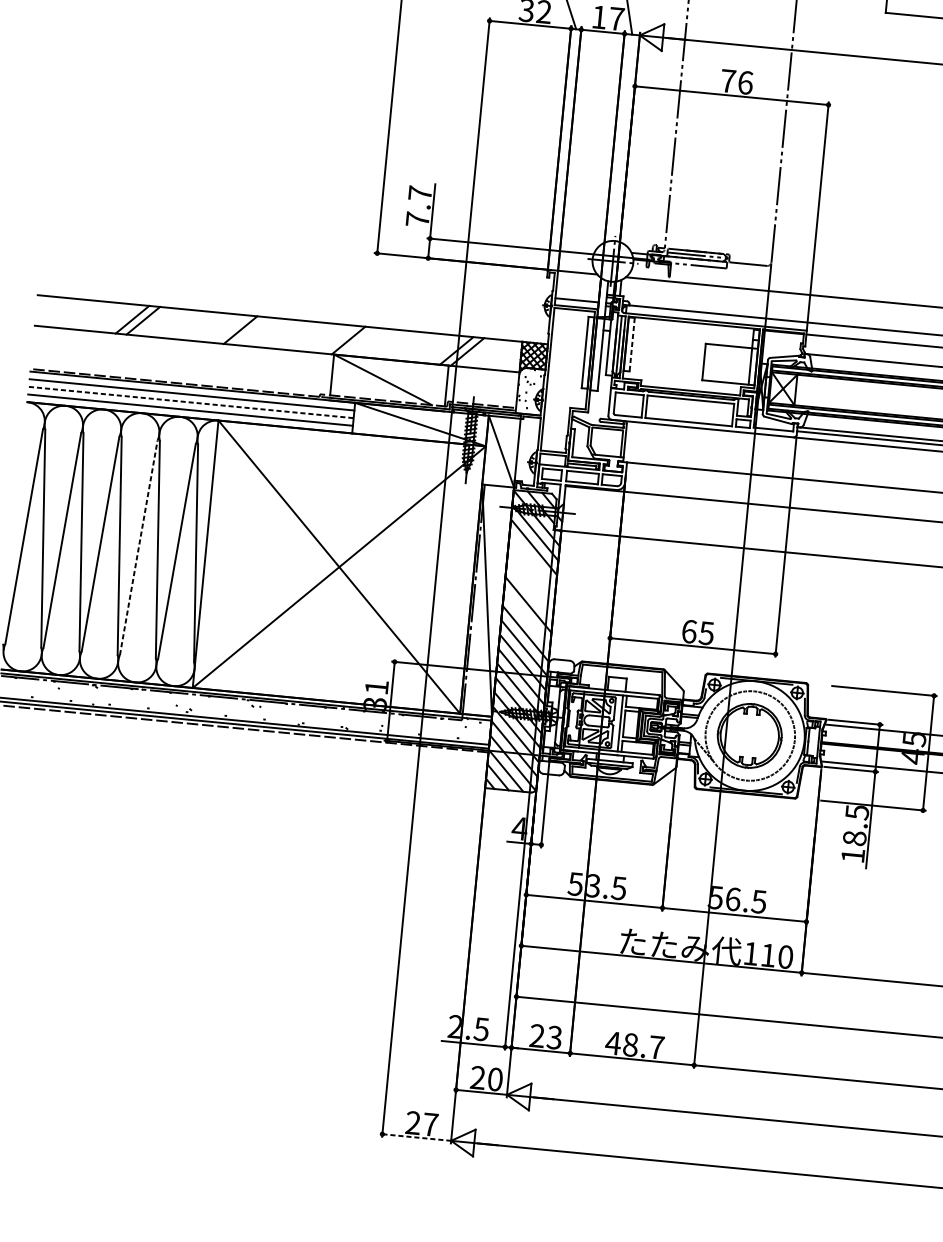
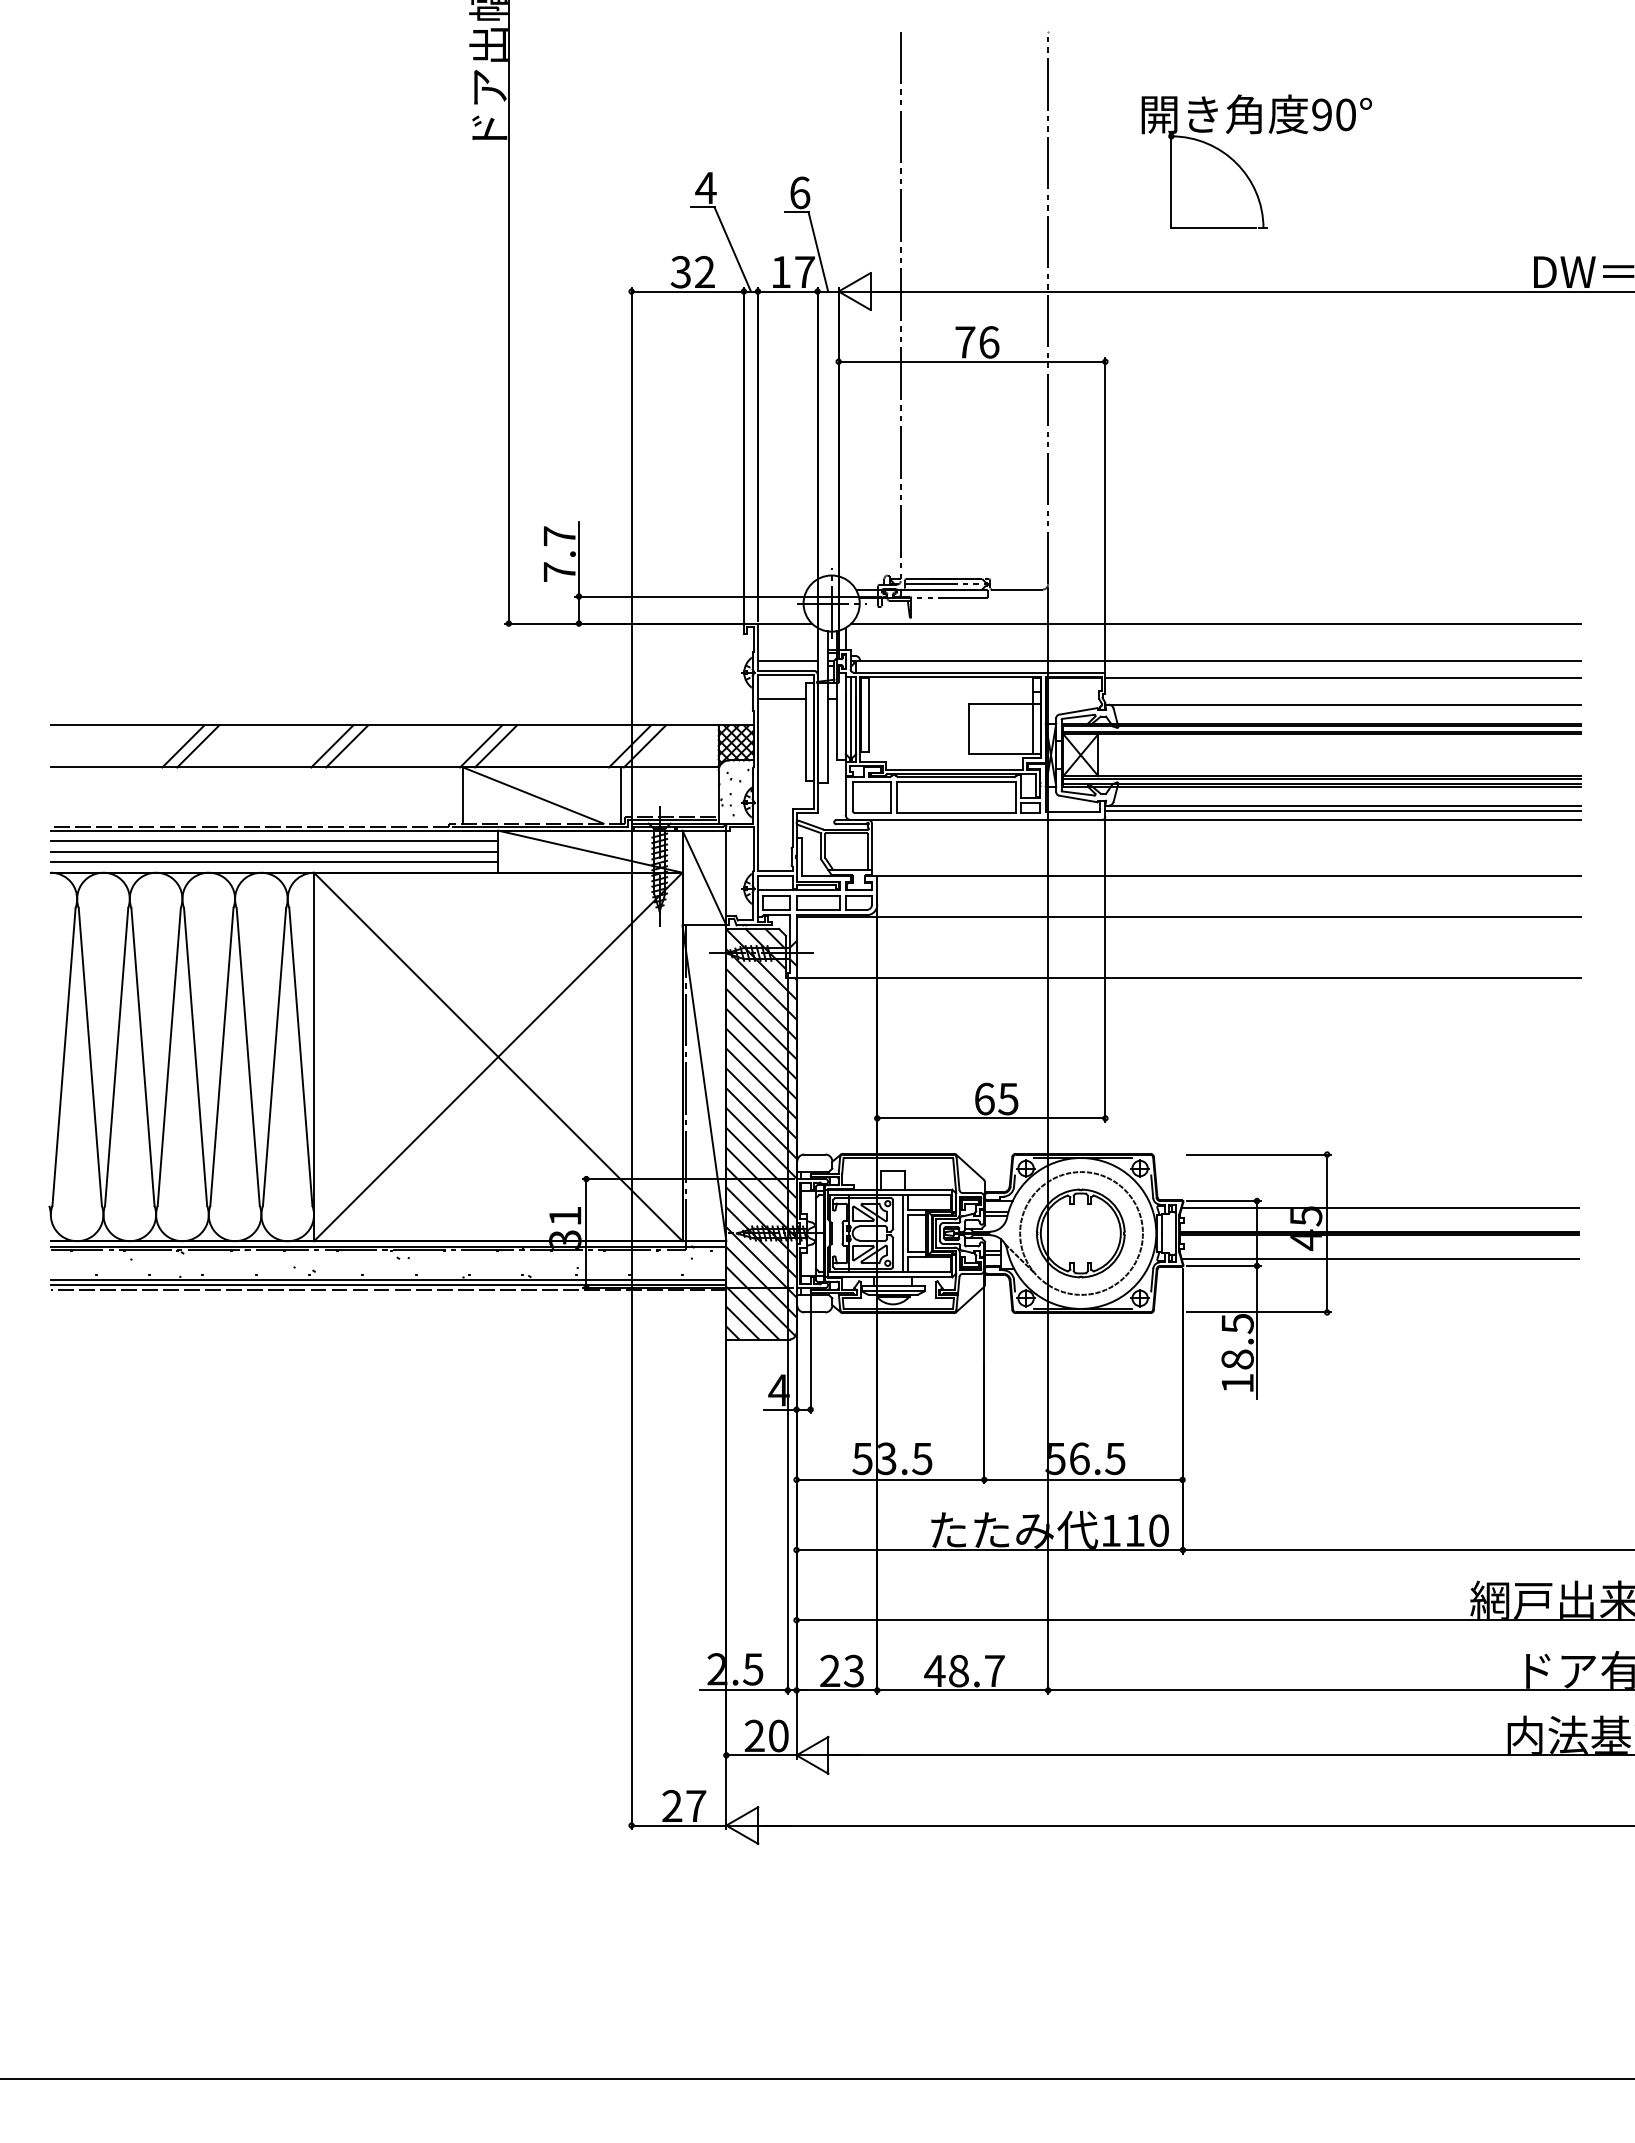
line: (570, 327) -> (782, 699), added
line: (251, 331) -> (347, 746), added
line: (359, 341) -> (496, 746), added
line: (631, 344) -> (868, 714), dashed -> solid
line: (191, 402) -> (274, 851), dashed -> solid
line: (138, 547) -> (221, 1056), dashed -> solid
line: (532, 561) -> (761, 1024), added
line: (531, 575) -> (761, 1043), added
line: (529, 590) -> (761, 1063), added
line: (527, 619) -> (761, 1103), added
line: (417, 1137) -> (679, 1825), dashed -> solid

